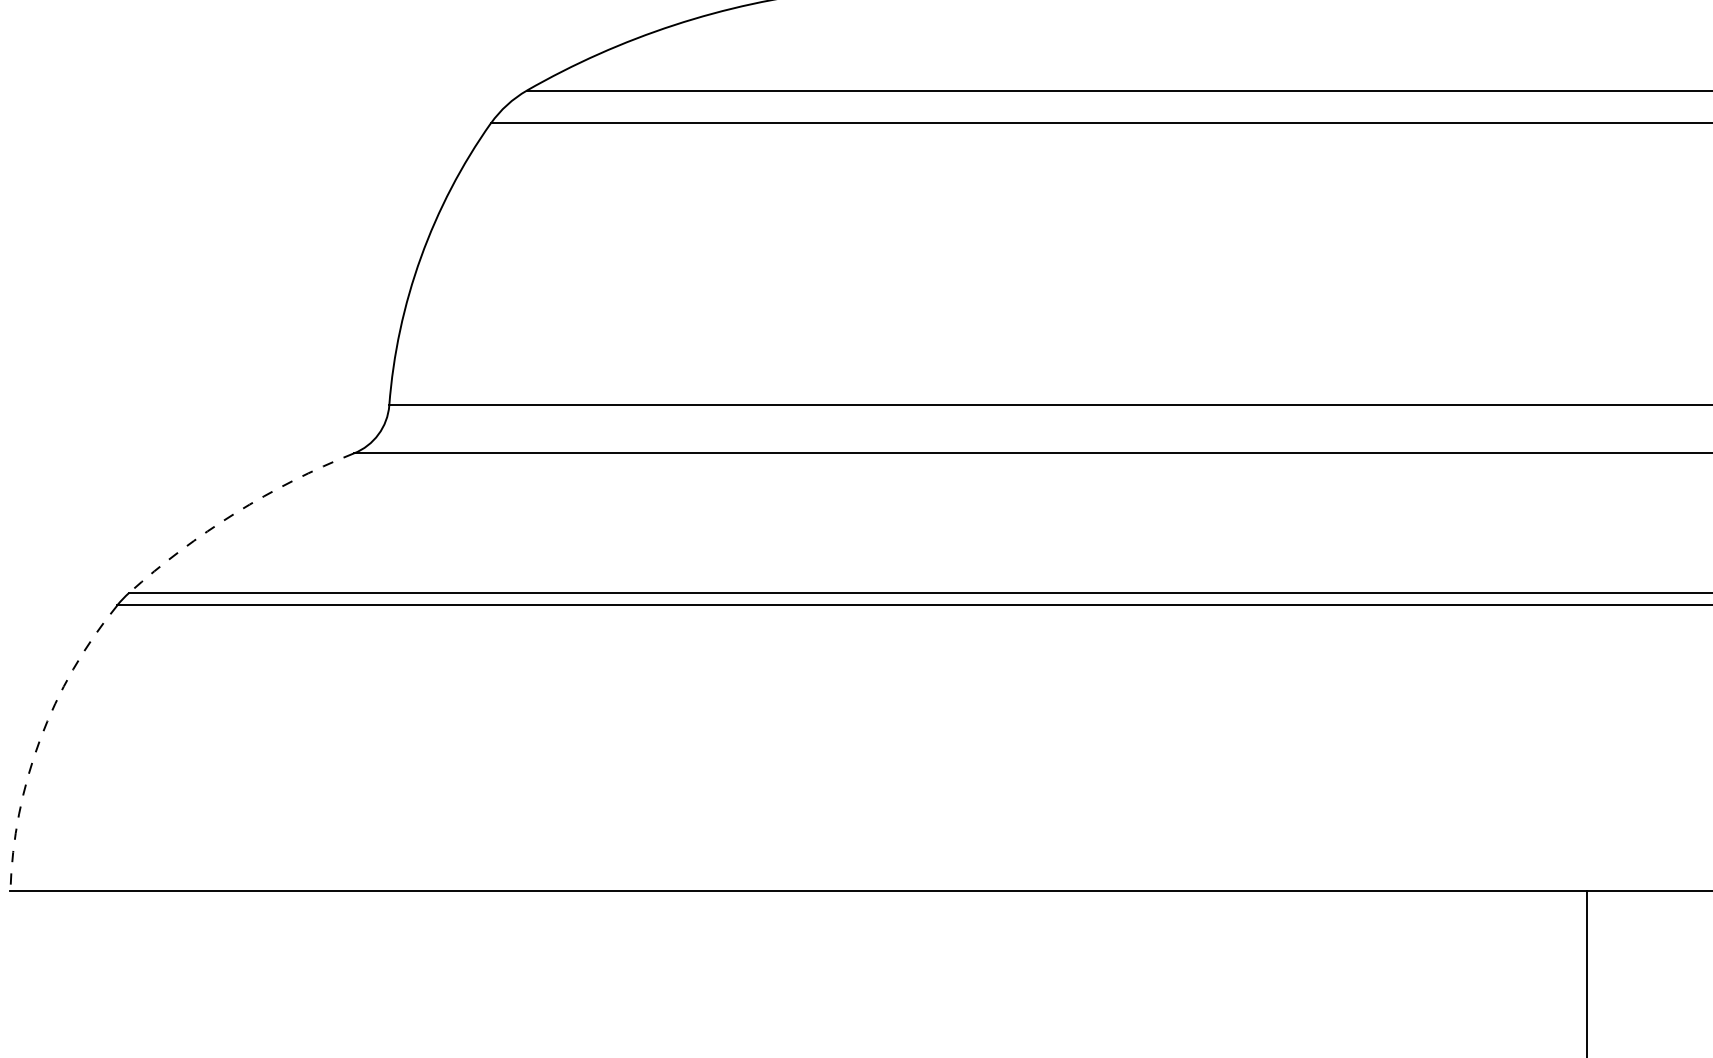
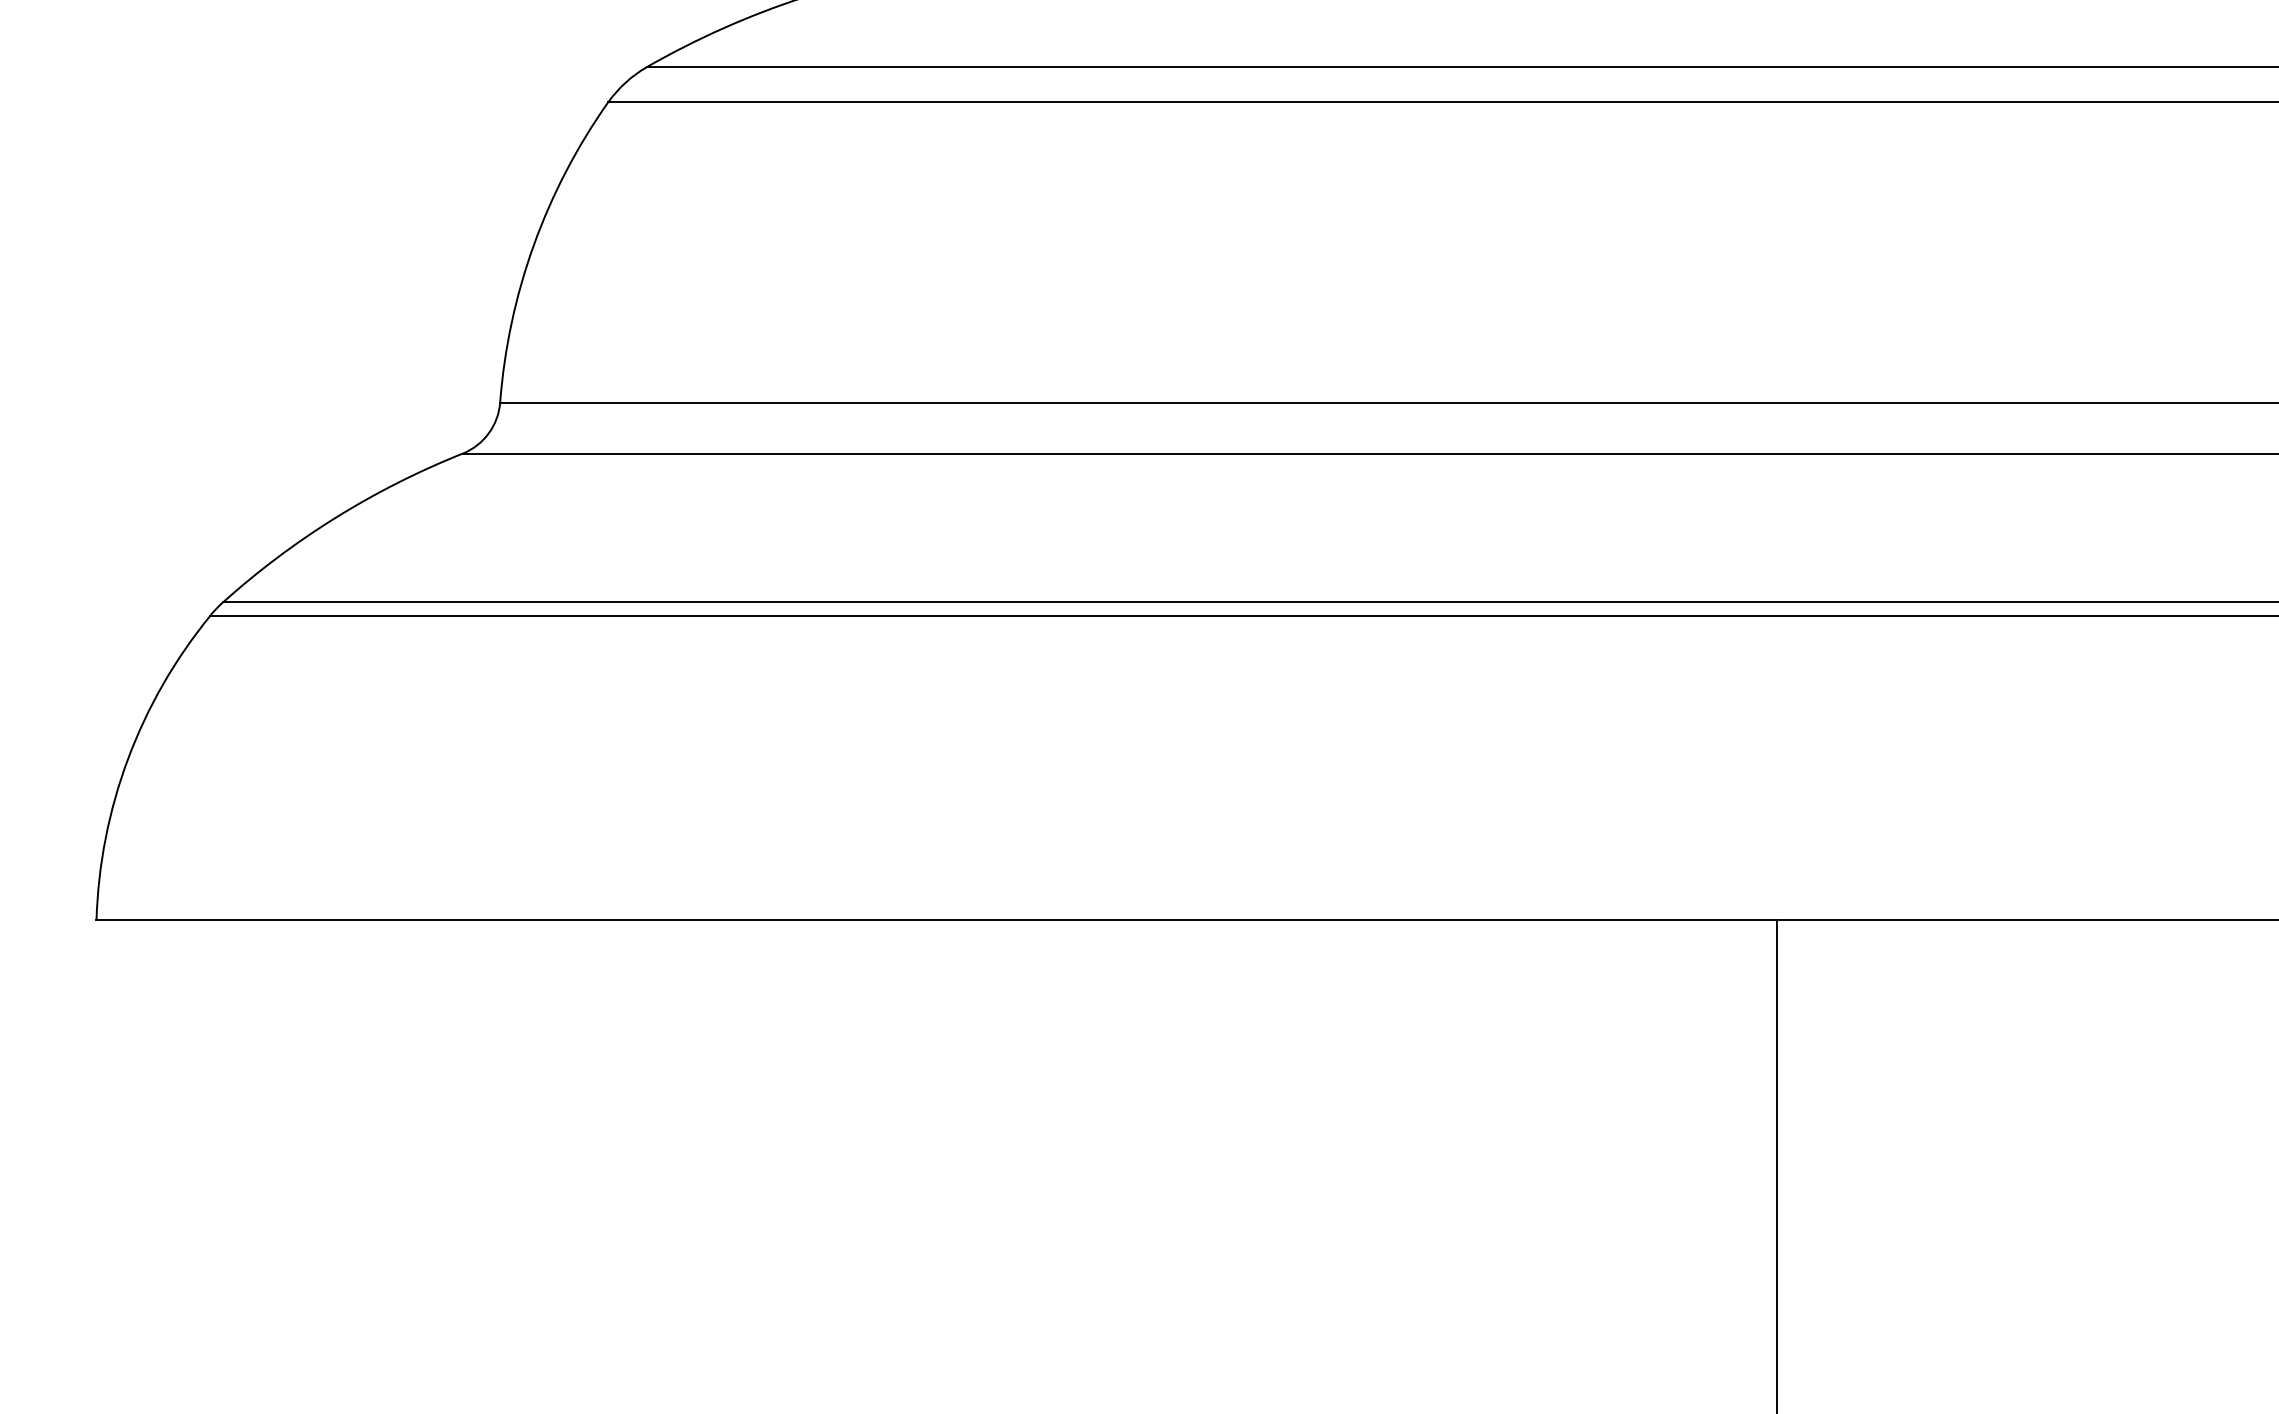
arc: (235, 513) -> (336, 517), dashed -> solid
arc: (40, 739) -> (128, 758), dashed -> solid

